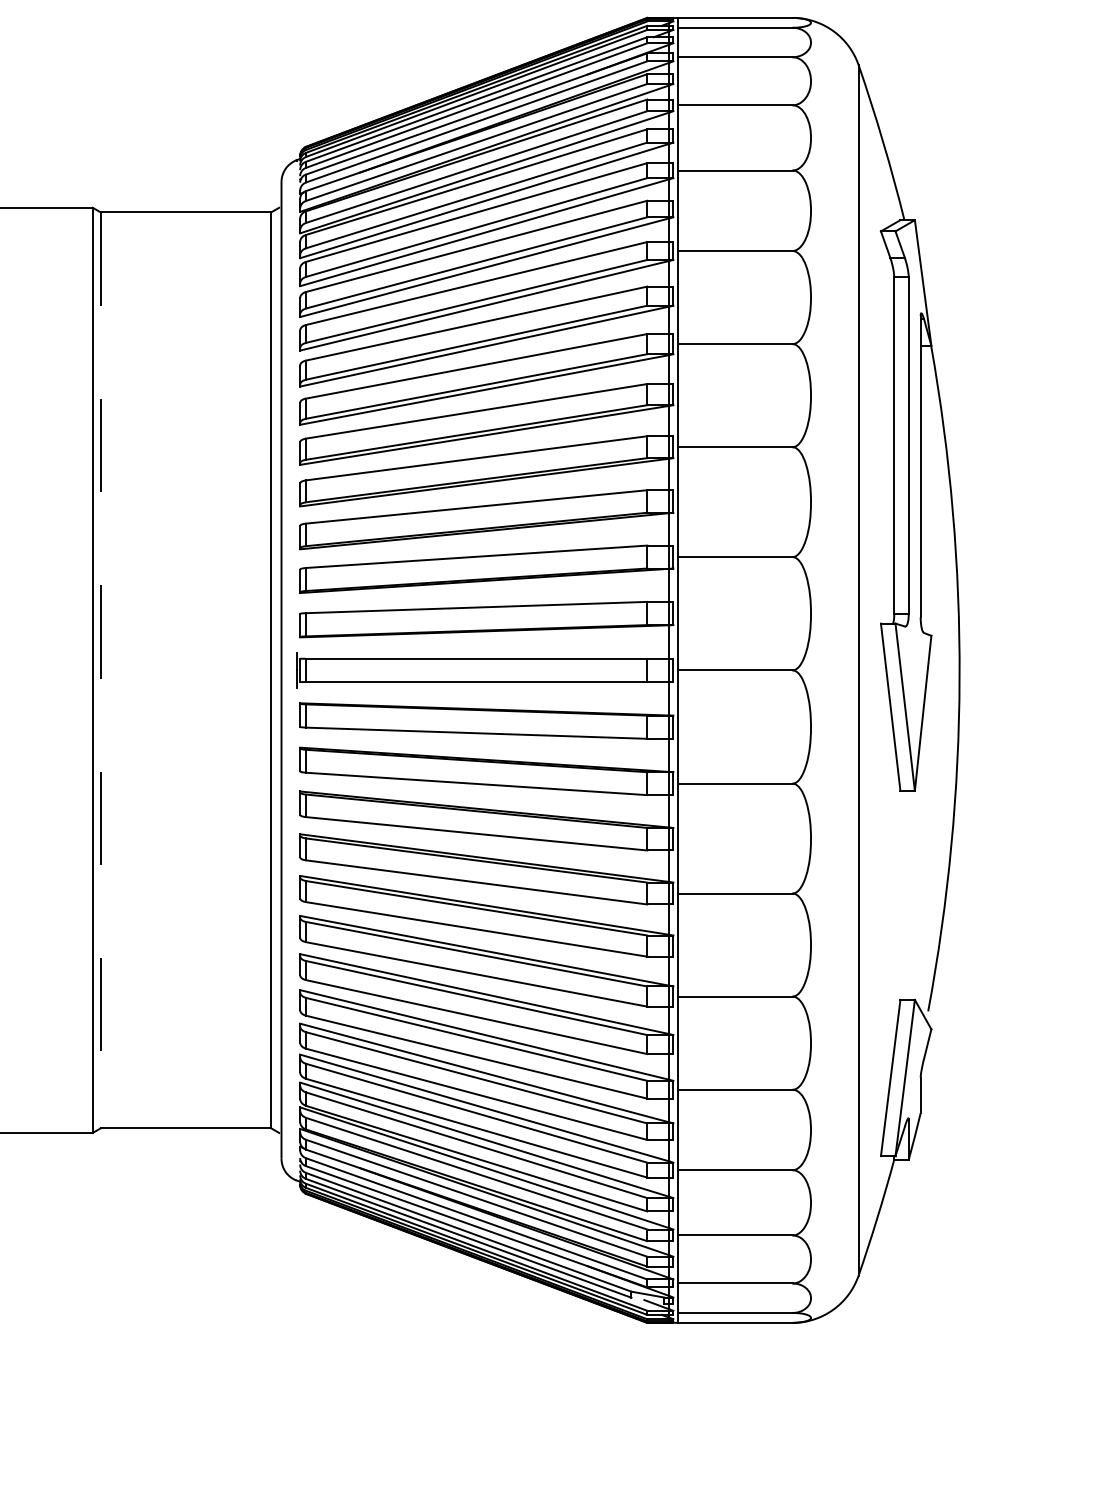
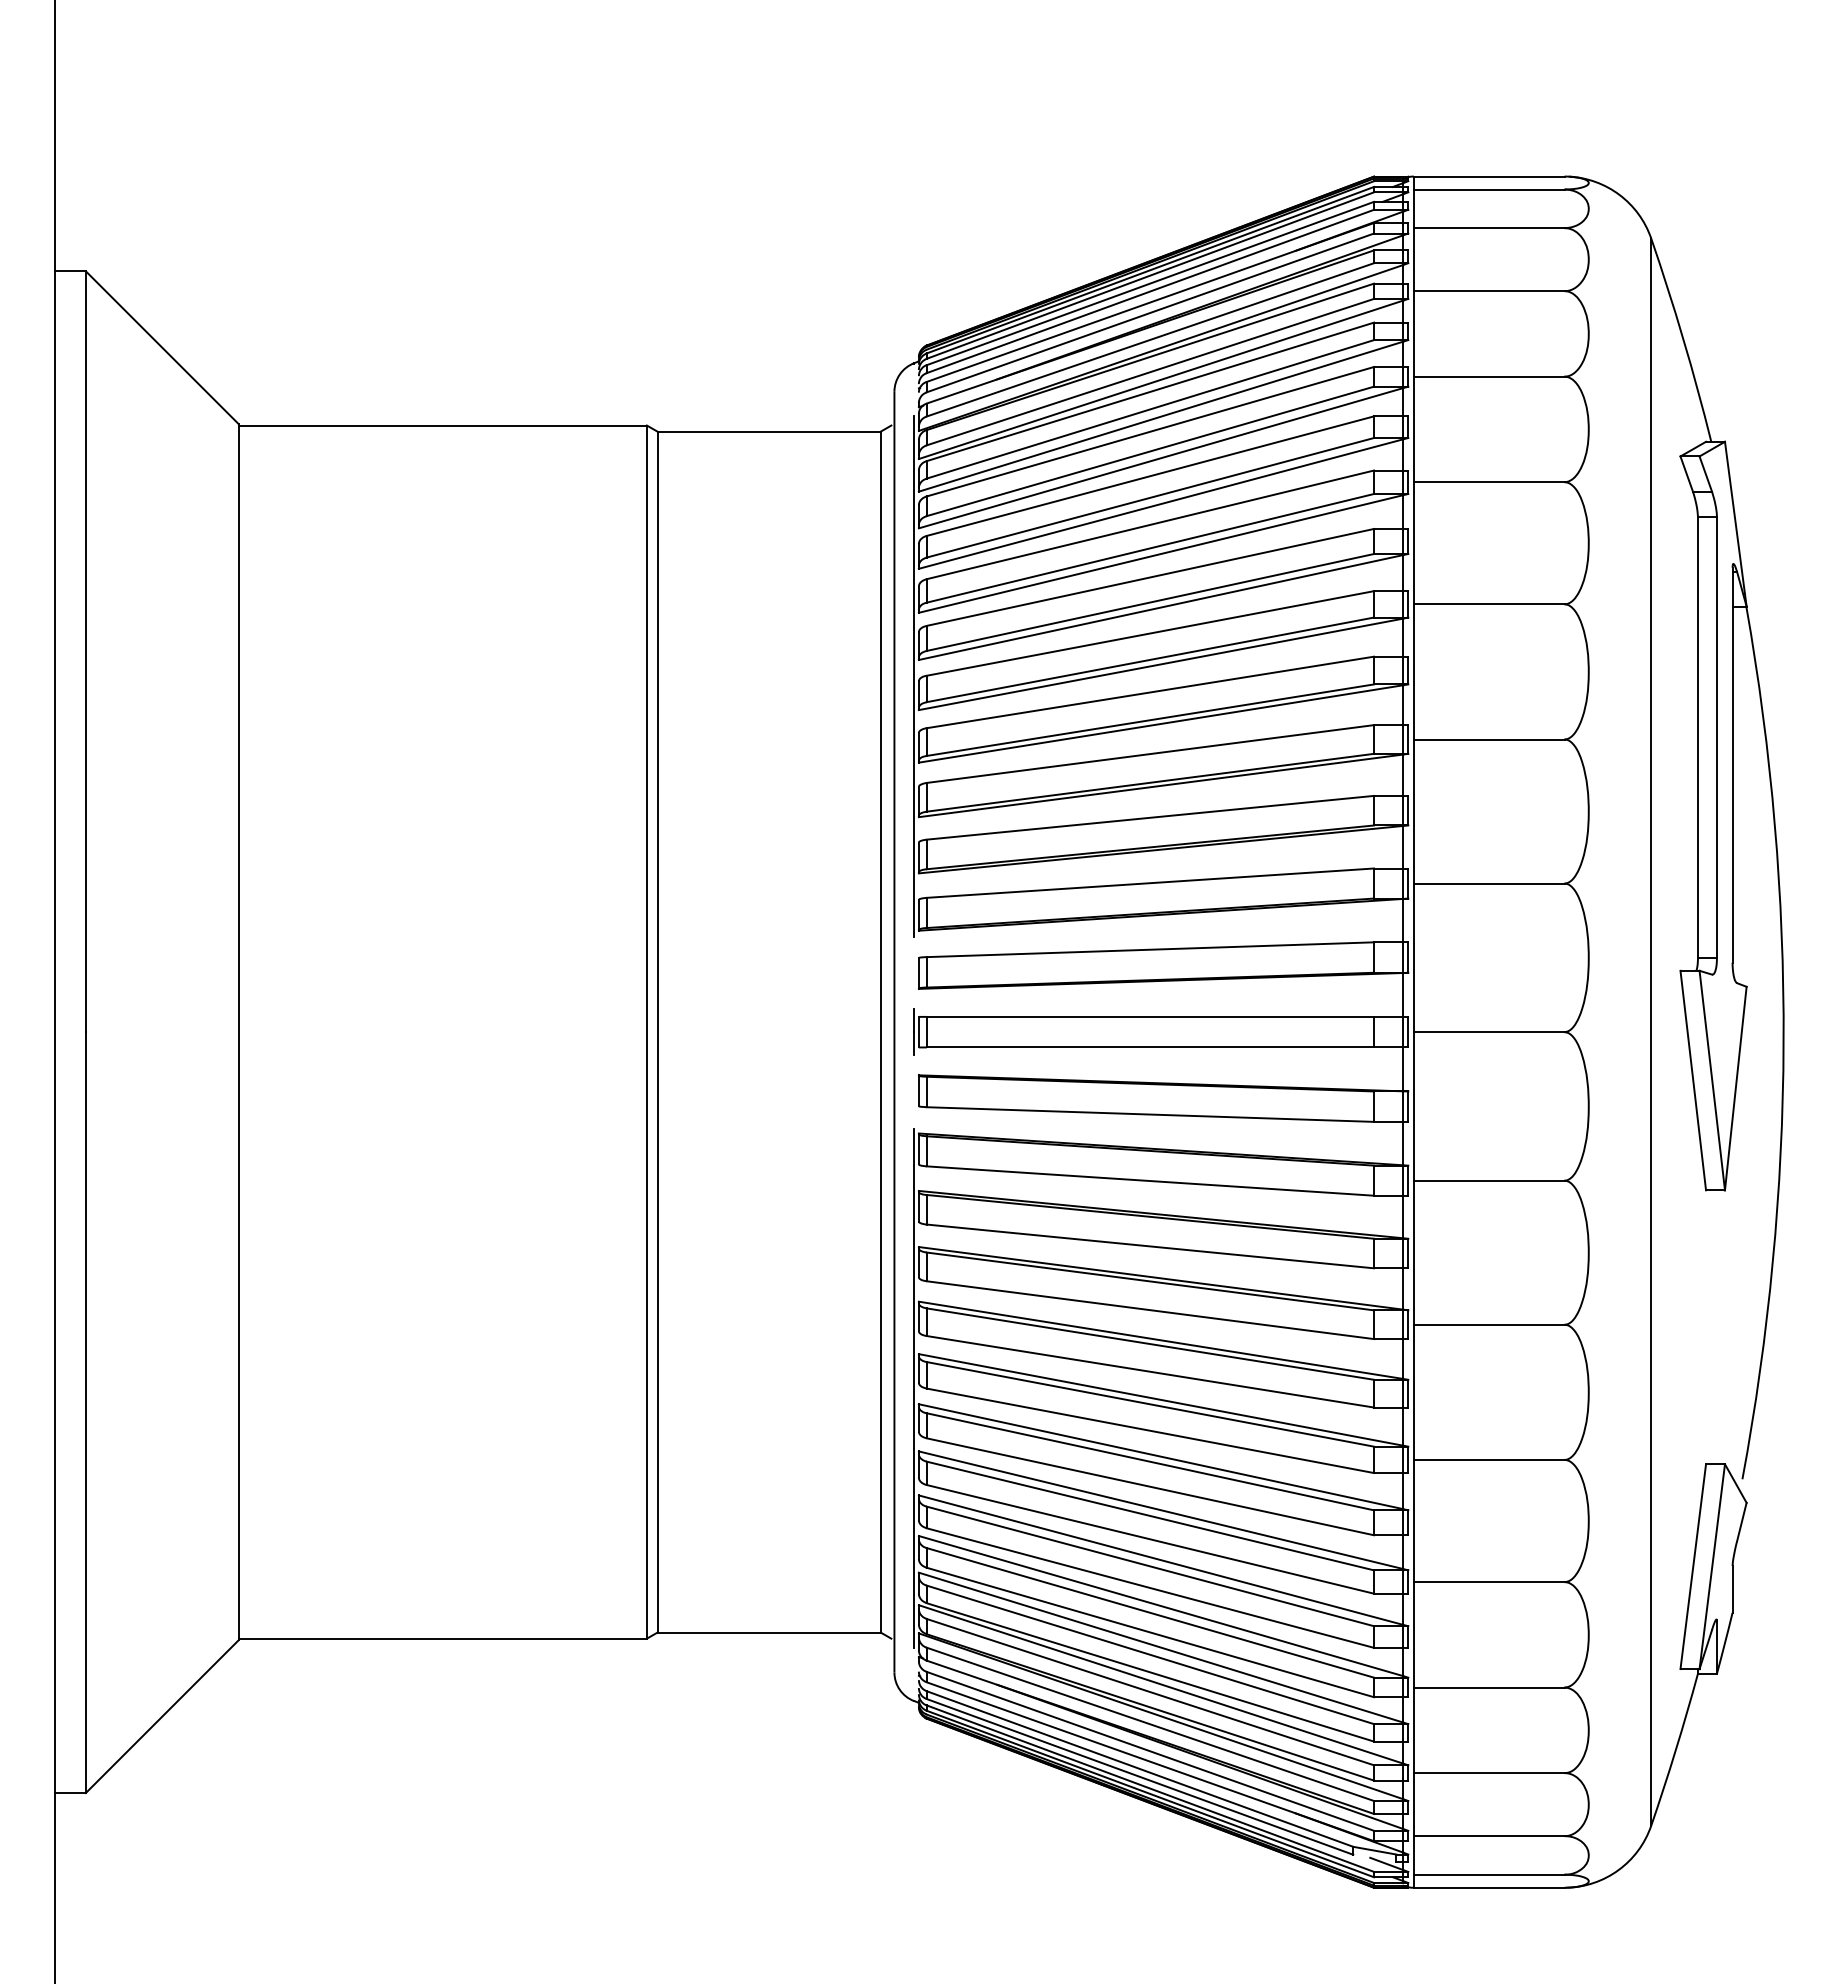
line: (296, 399) -> (914, 676), added
line: (100, 670) -> (657, 1032), dashed -> solid
line: (296, 942) -> (914, 1388), added

